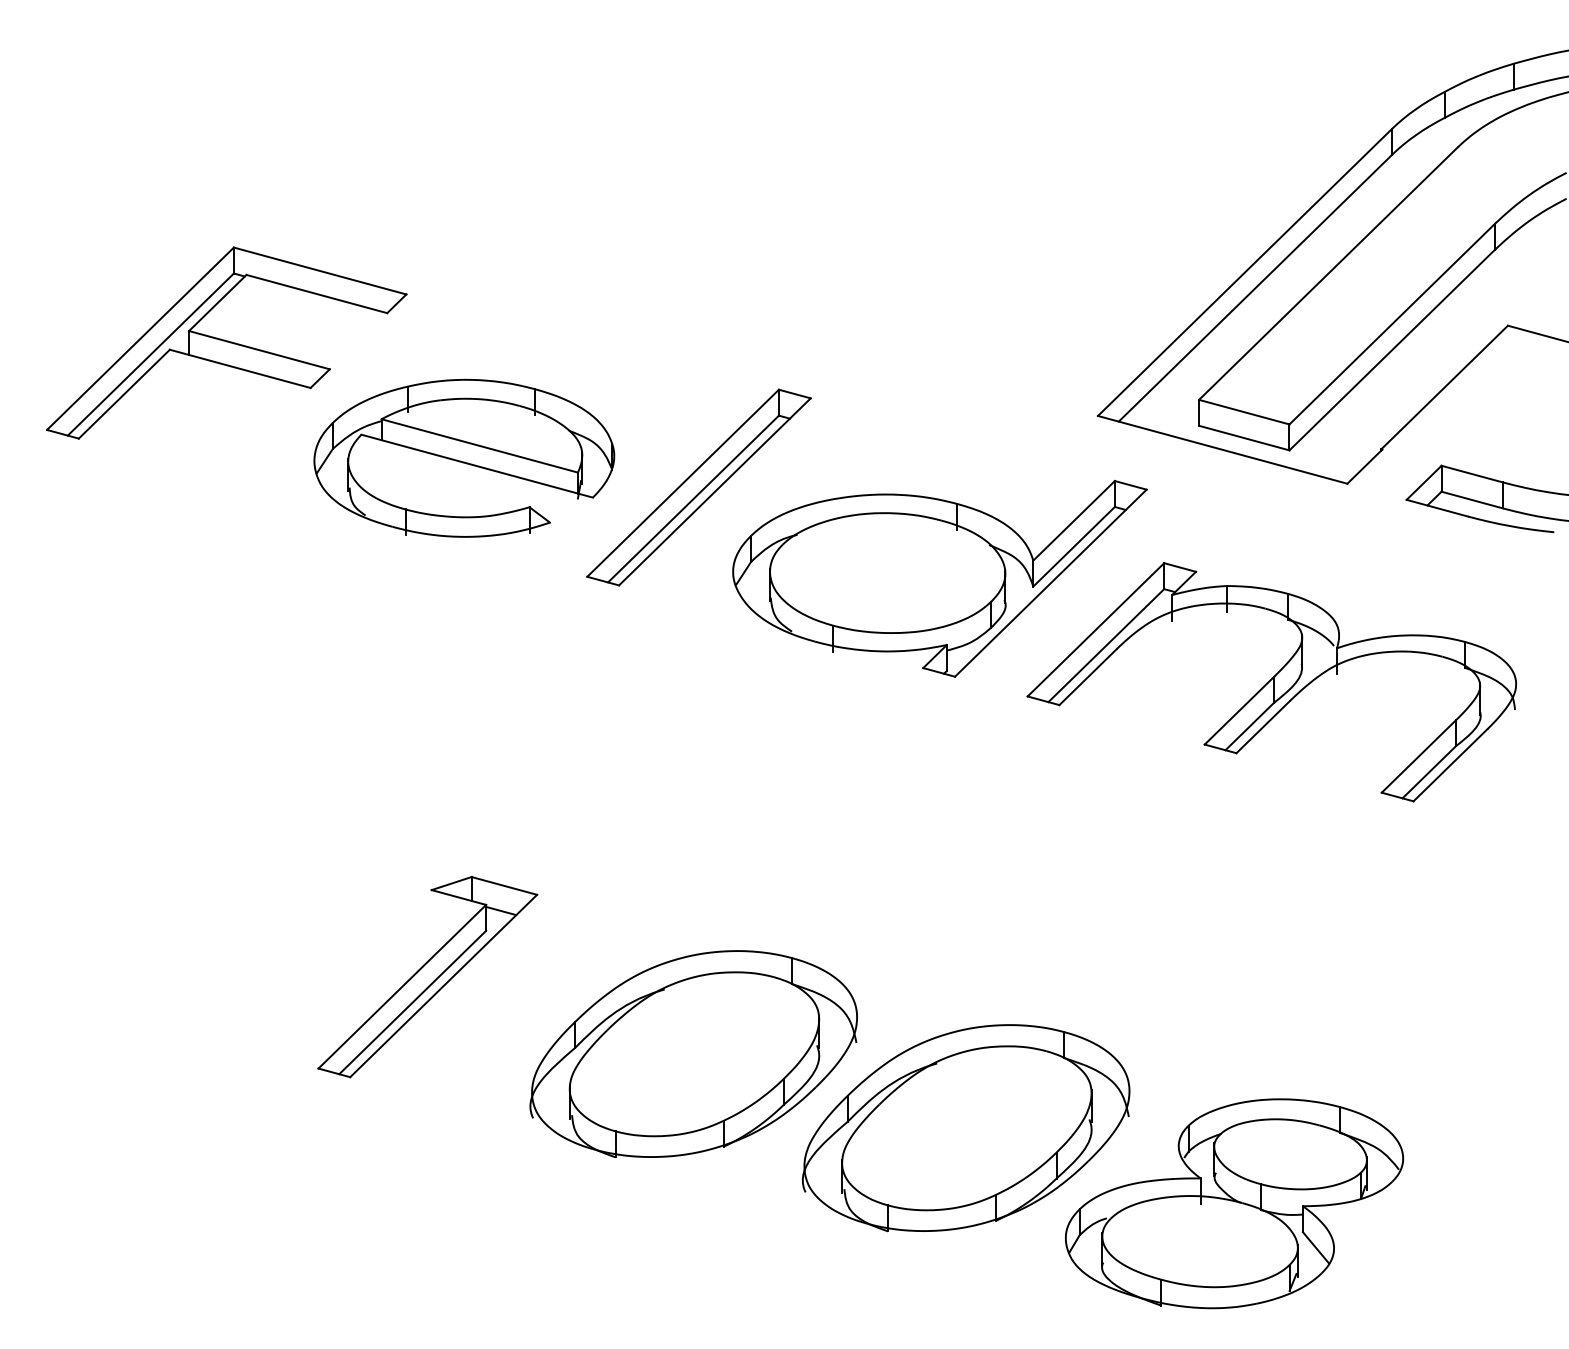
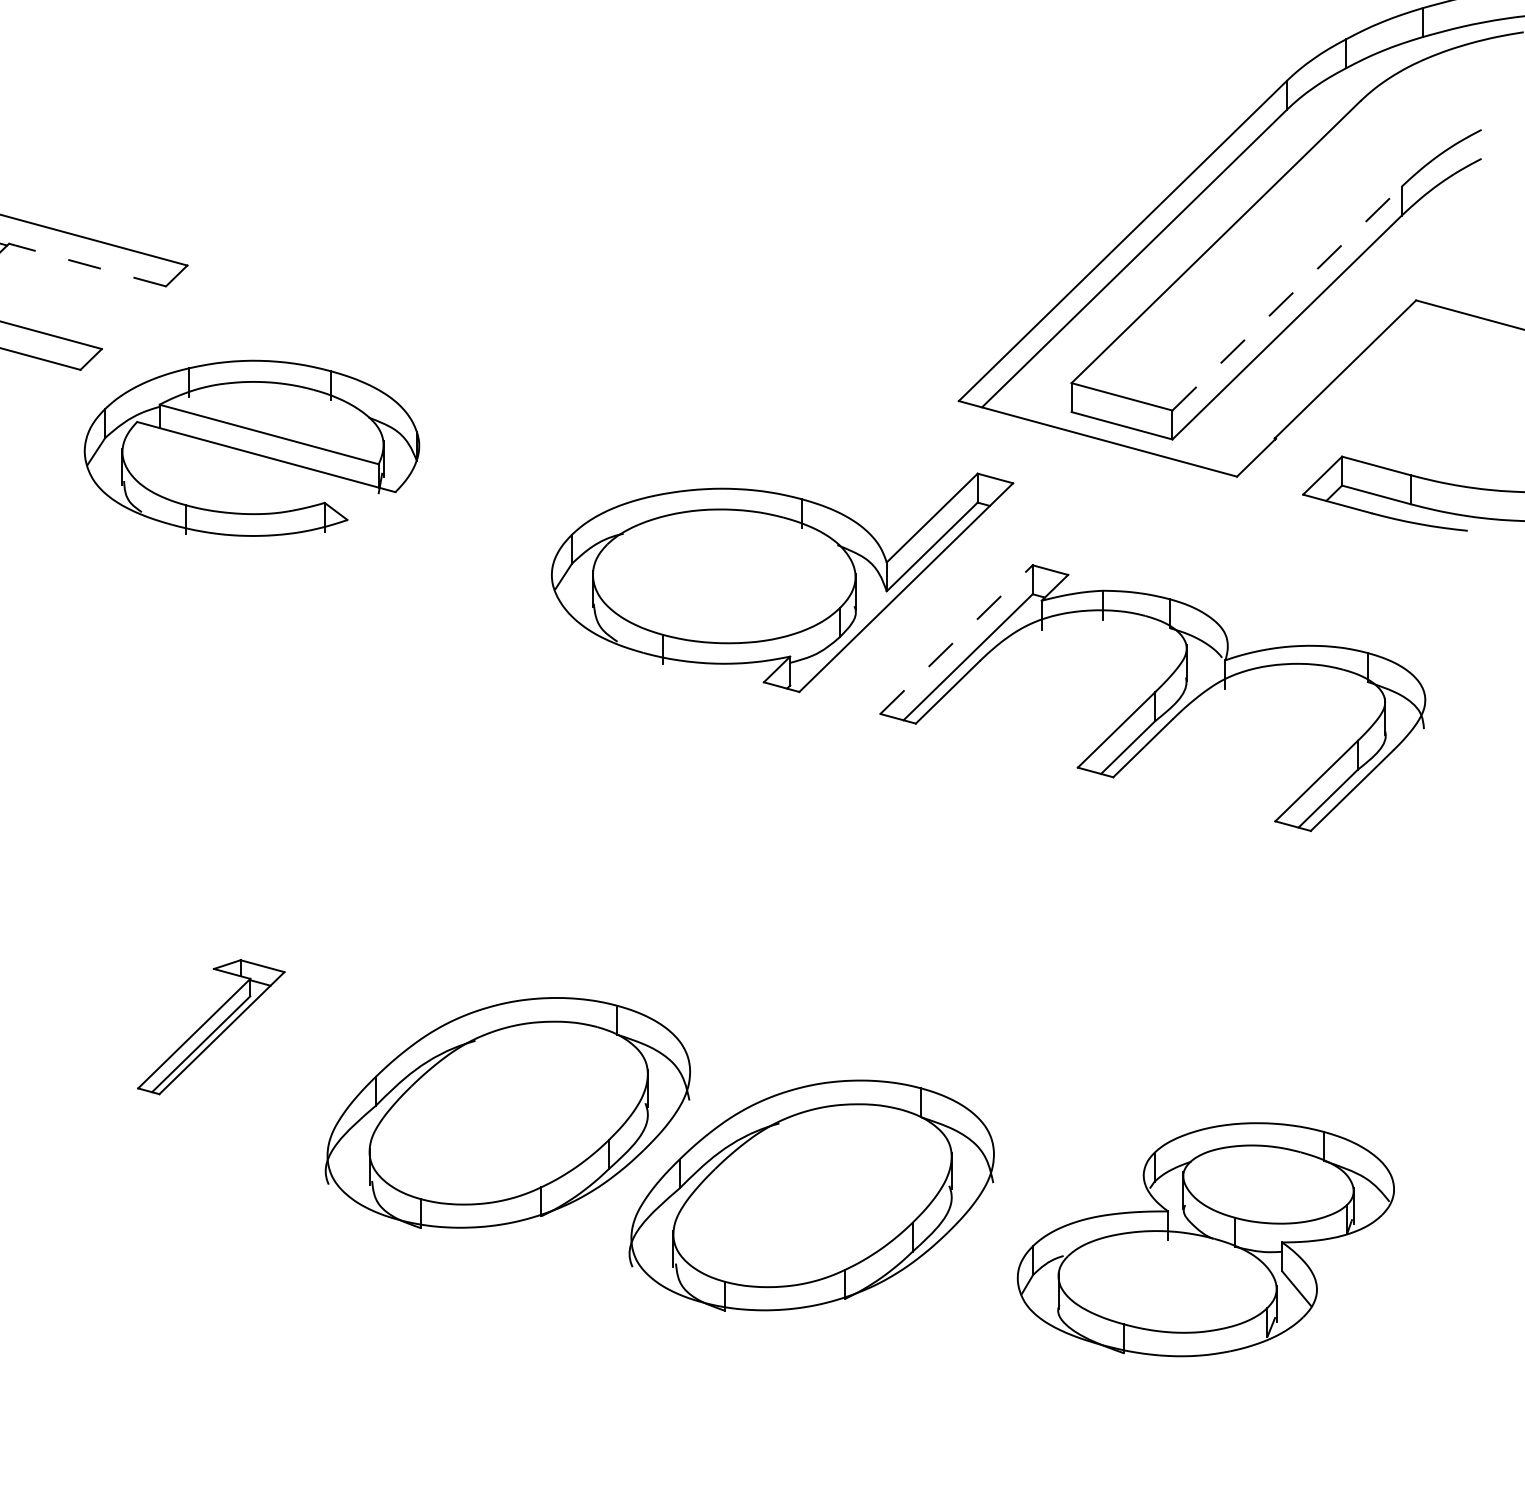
line: (316, 294) -> (87, 265), solid -> dashed
line: (1392, 324) -> (1287, 299), solid -> dashed
part: (698, 487) -> (513, 480), removed
line: (1096, 629) -> (957, 639), solid -> dashed
part: (427, 977) -> (210, 1027), size x0.6
part: (1234, 1203) -> (1205, 1239), moved

